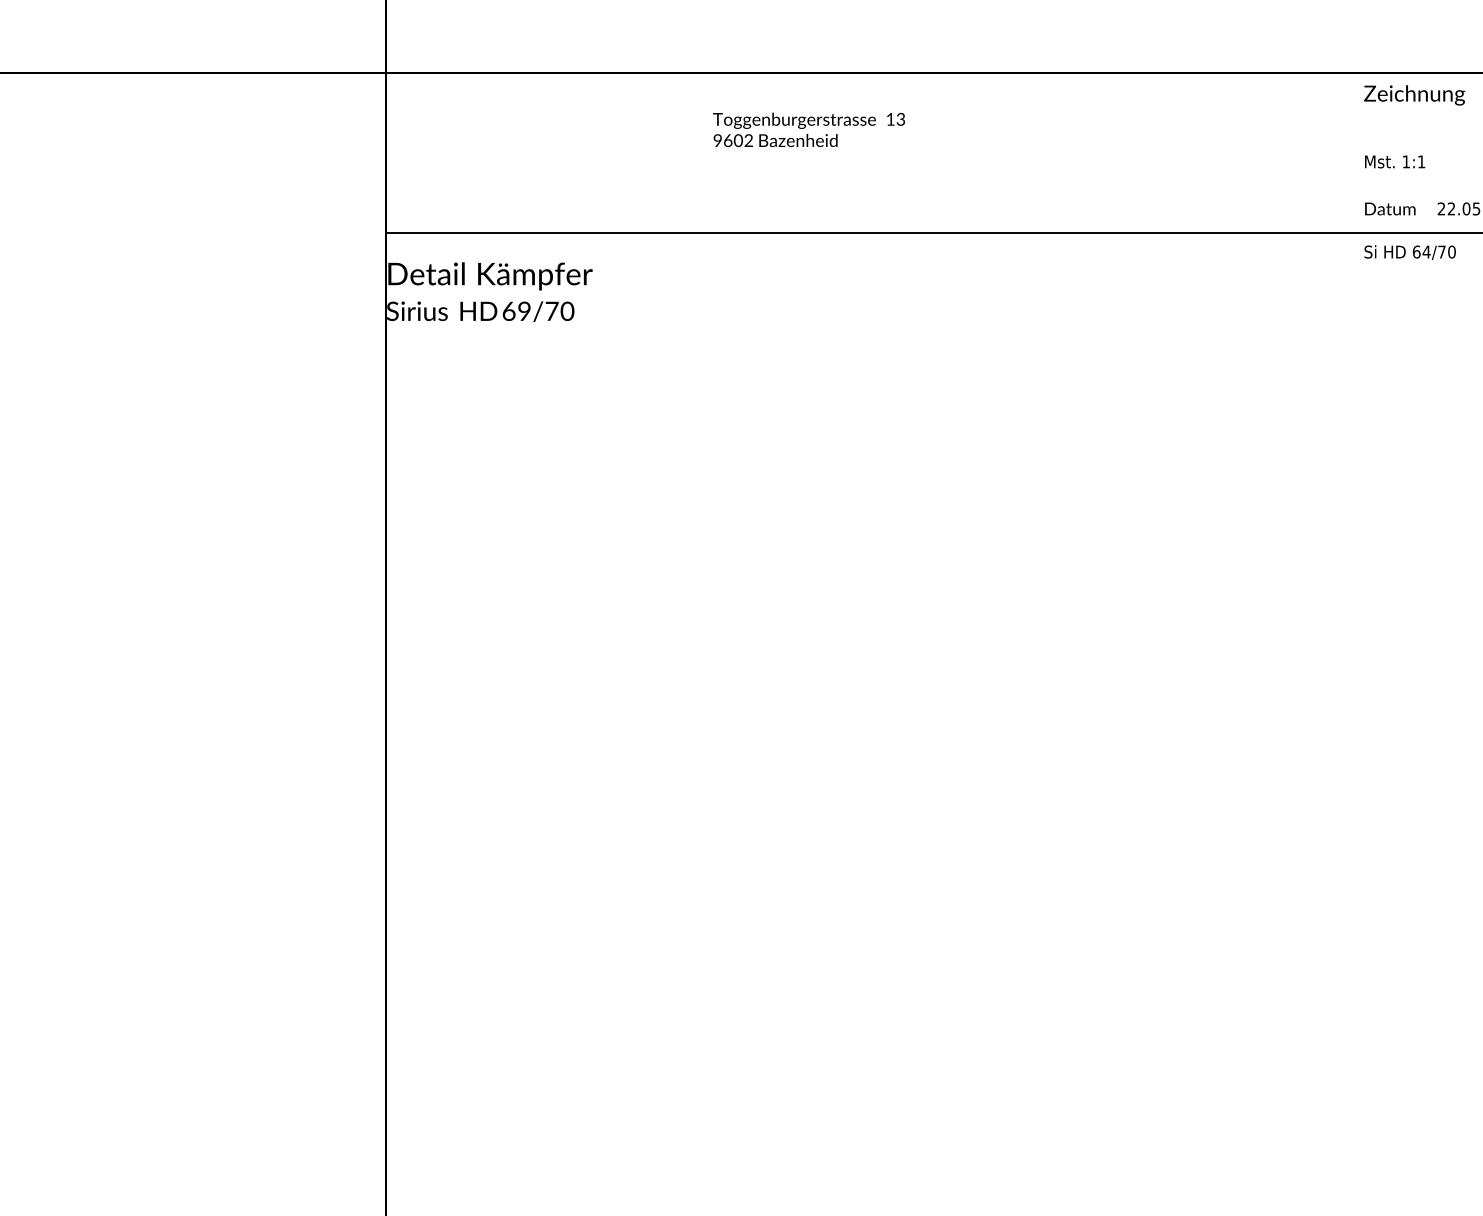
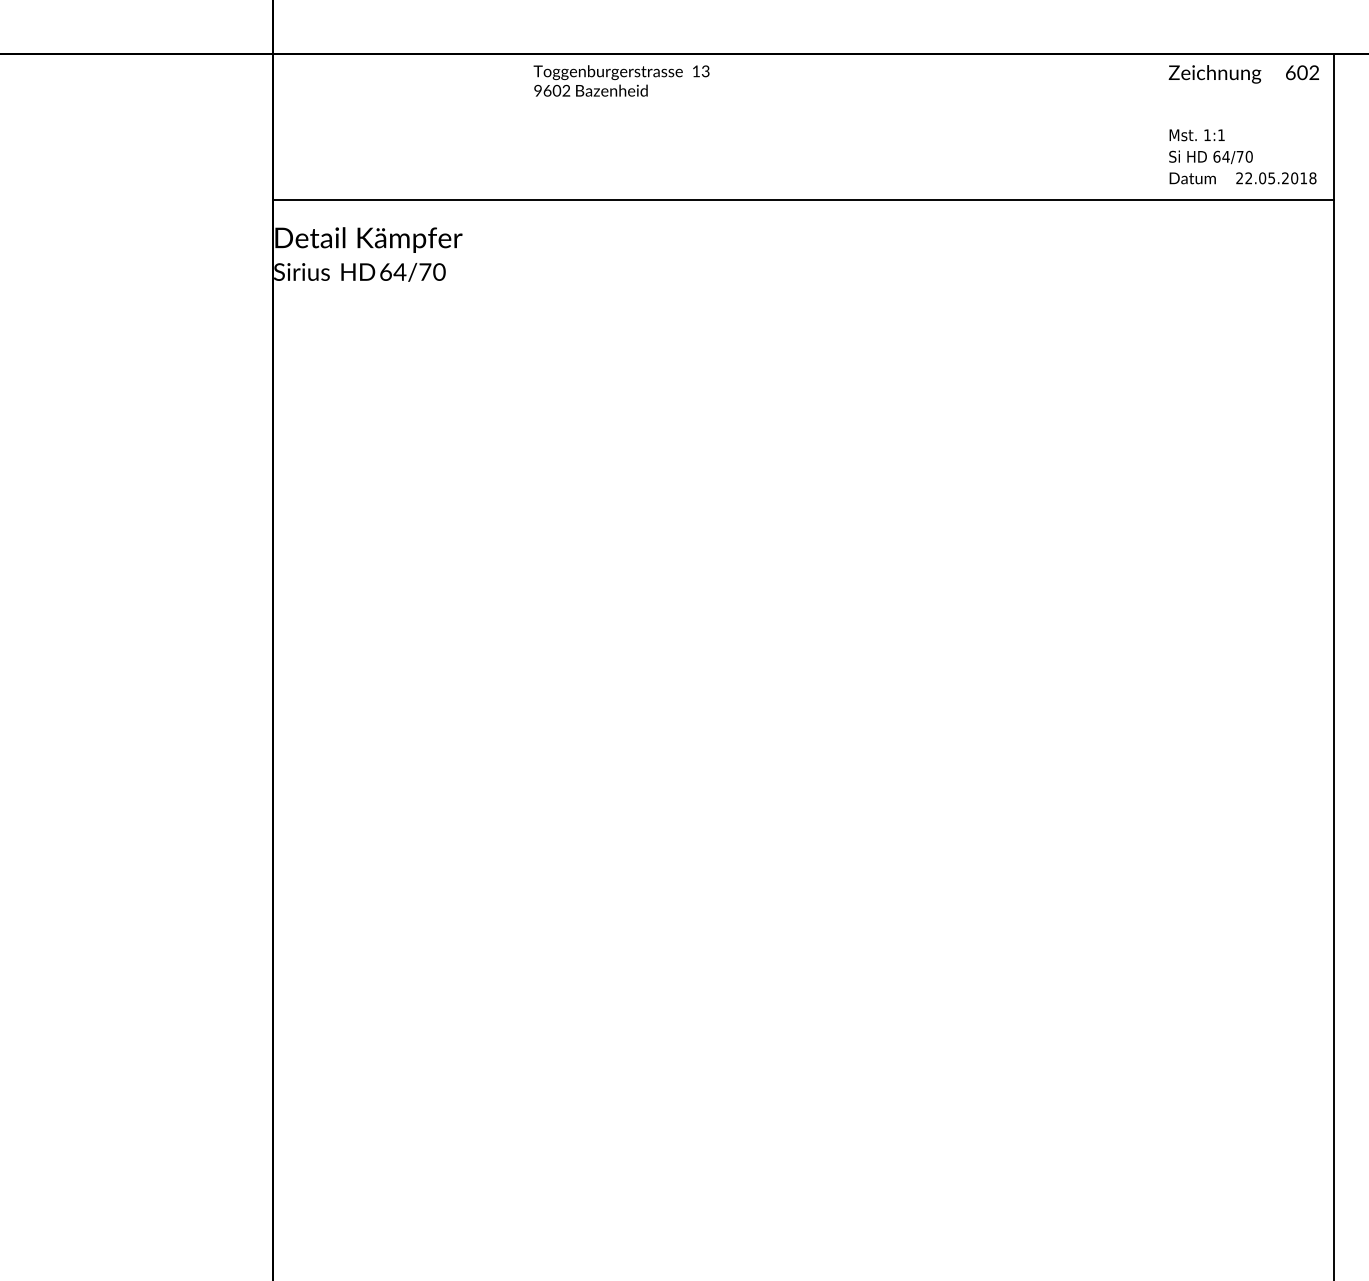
text: (808, 129) -> (621, 80), moved
text: (1409, 252) -> (1210, 157), moved
text: (523, 310) -> (399, 271), 69/70 -> 64/70

